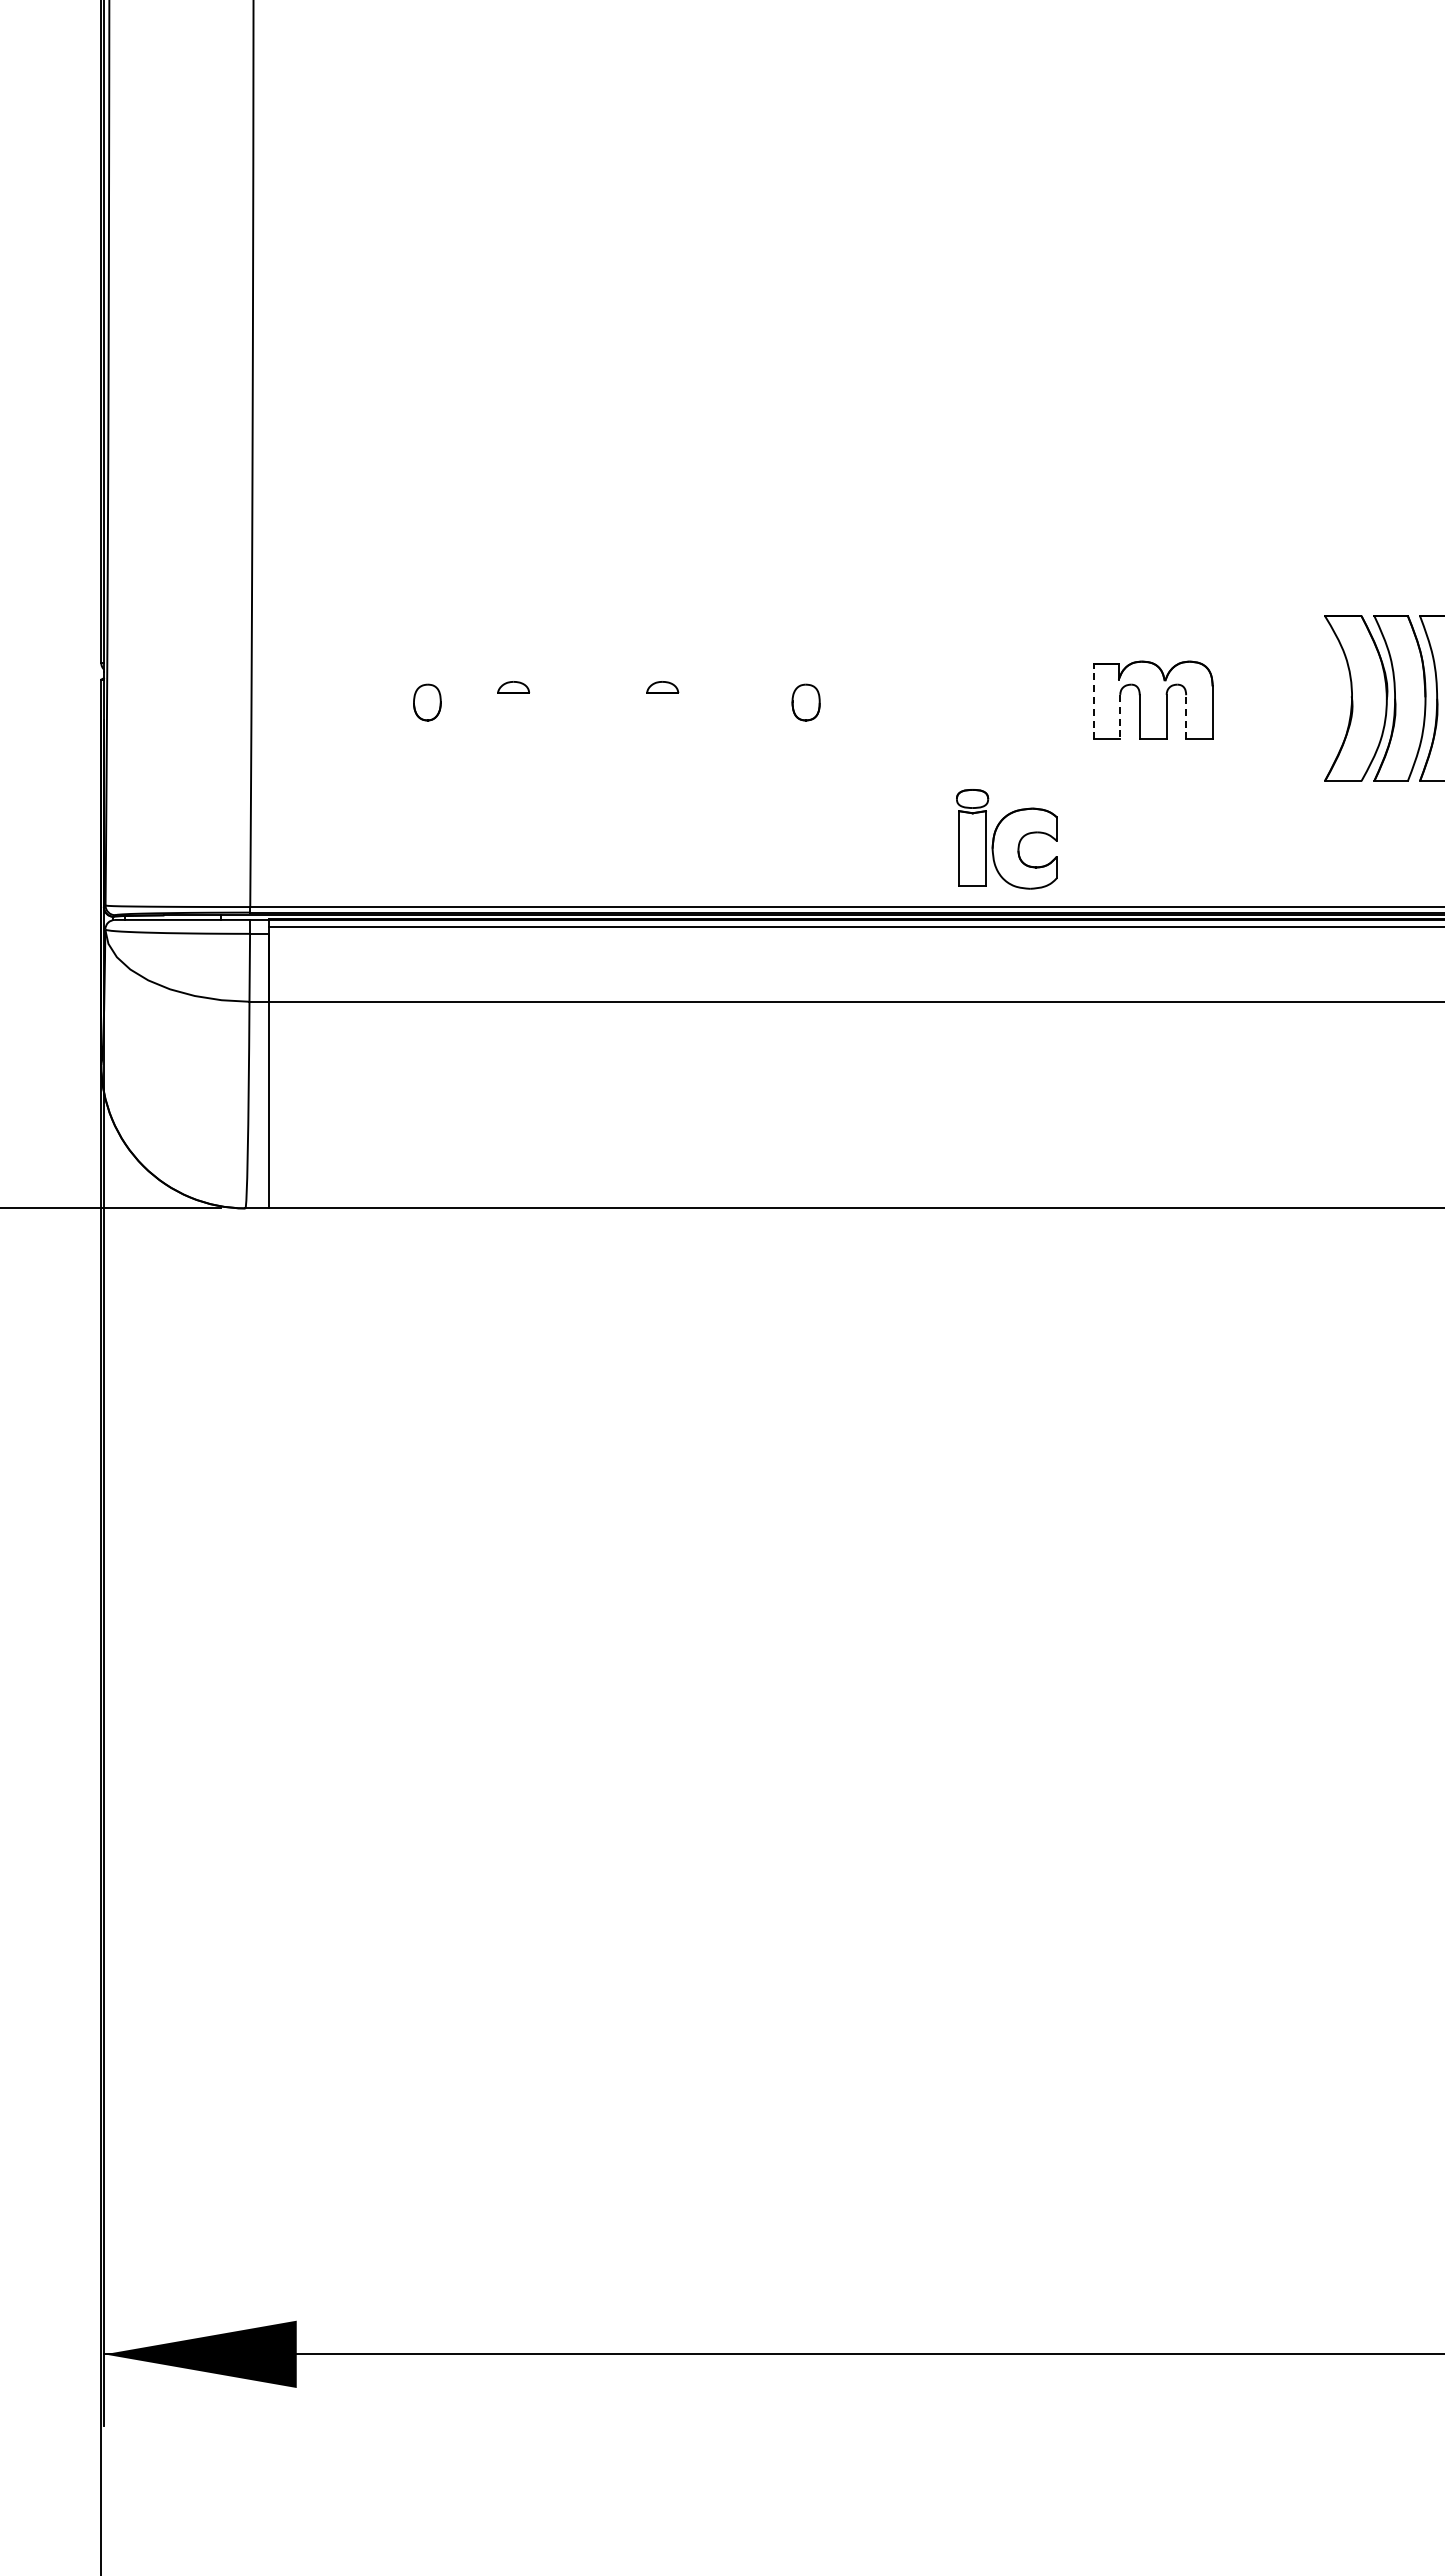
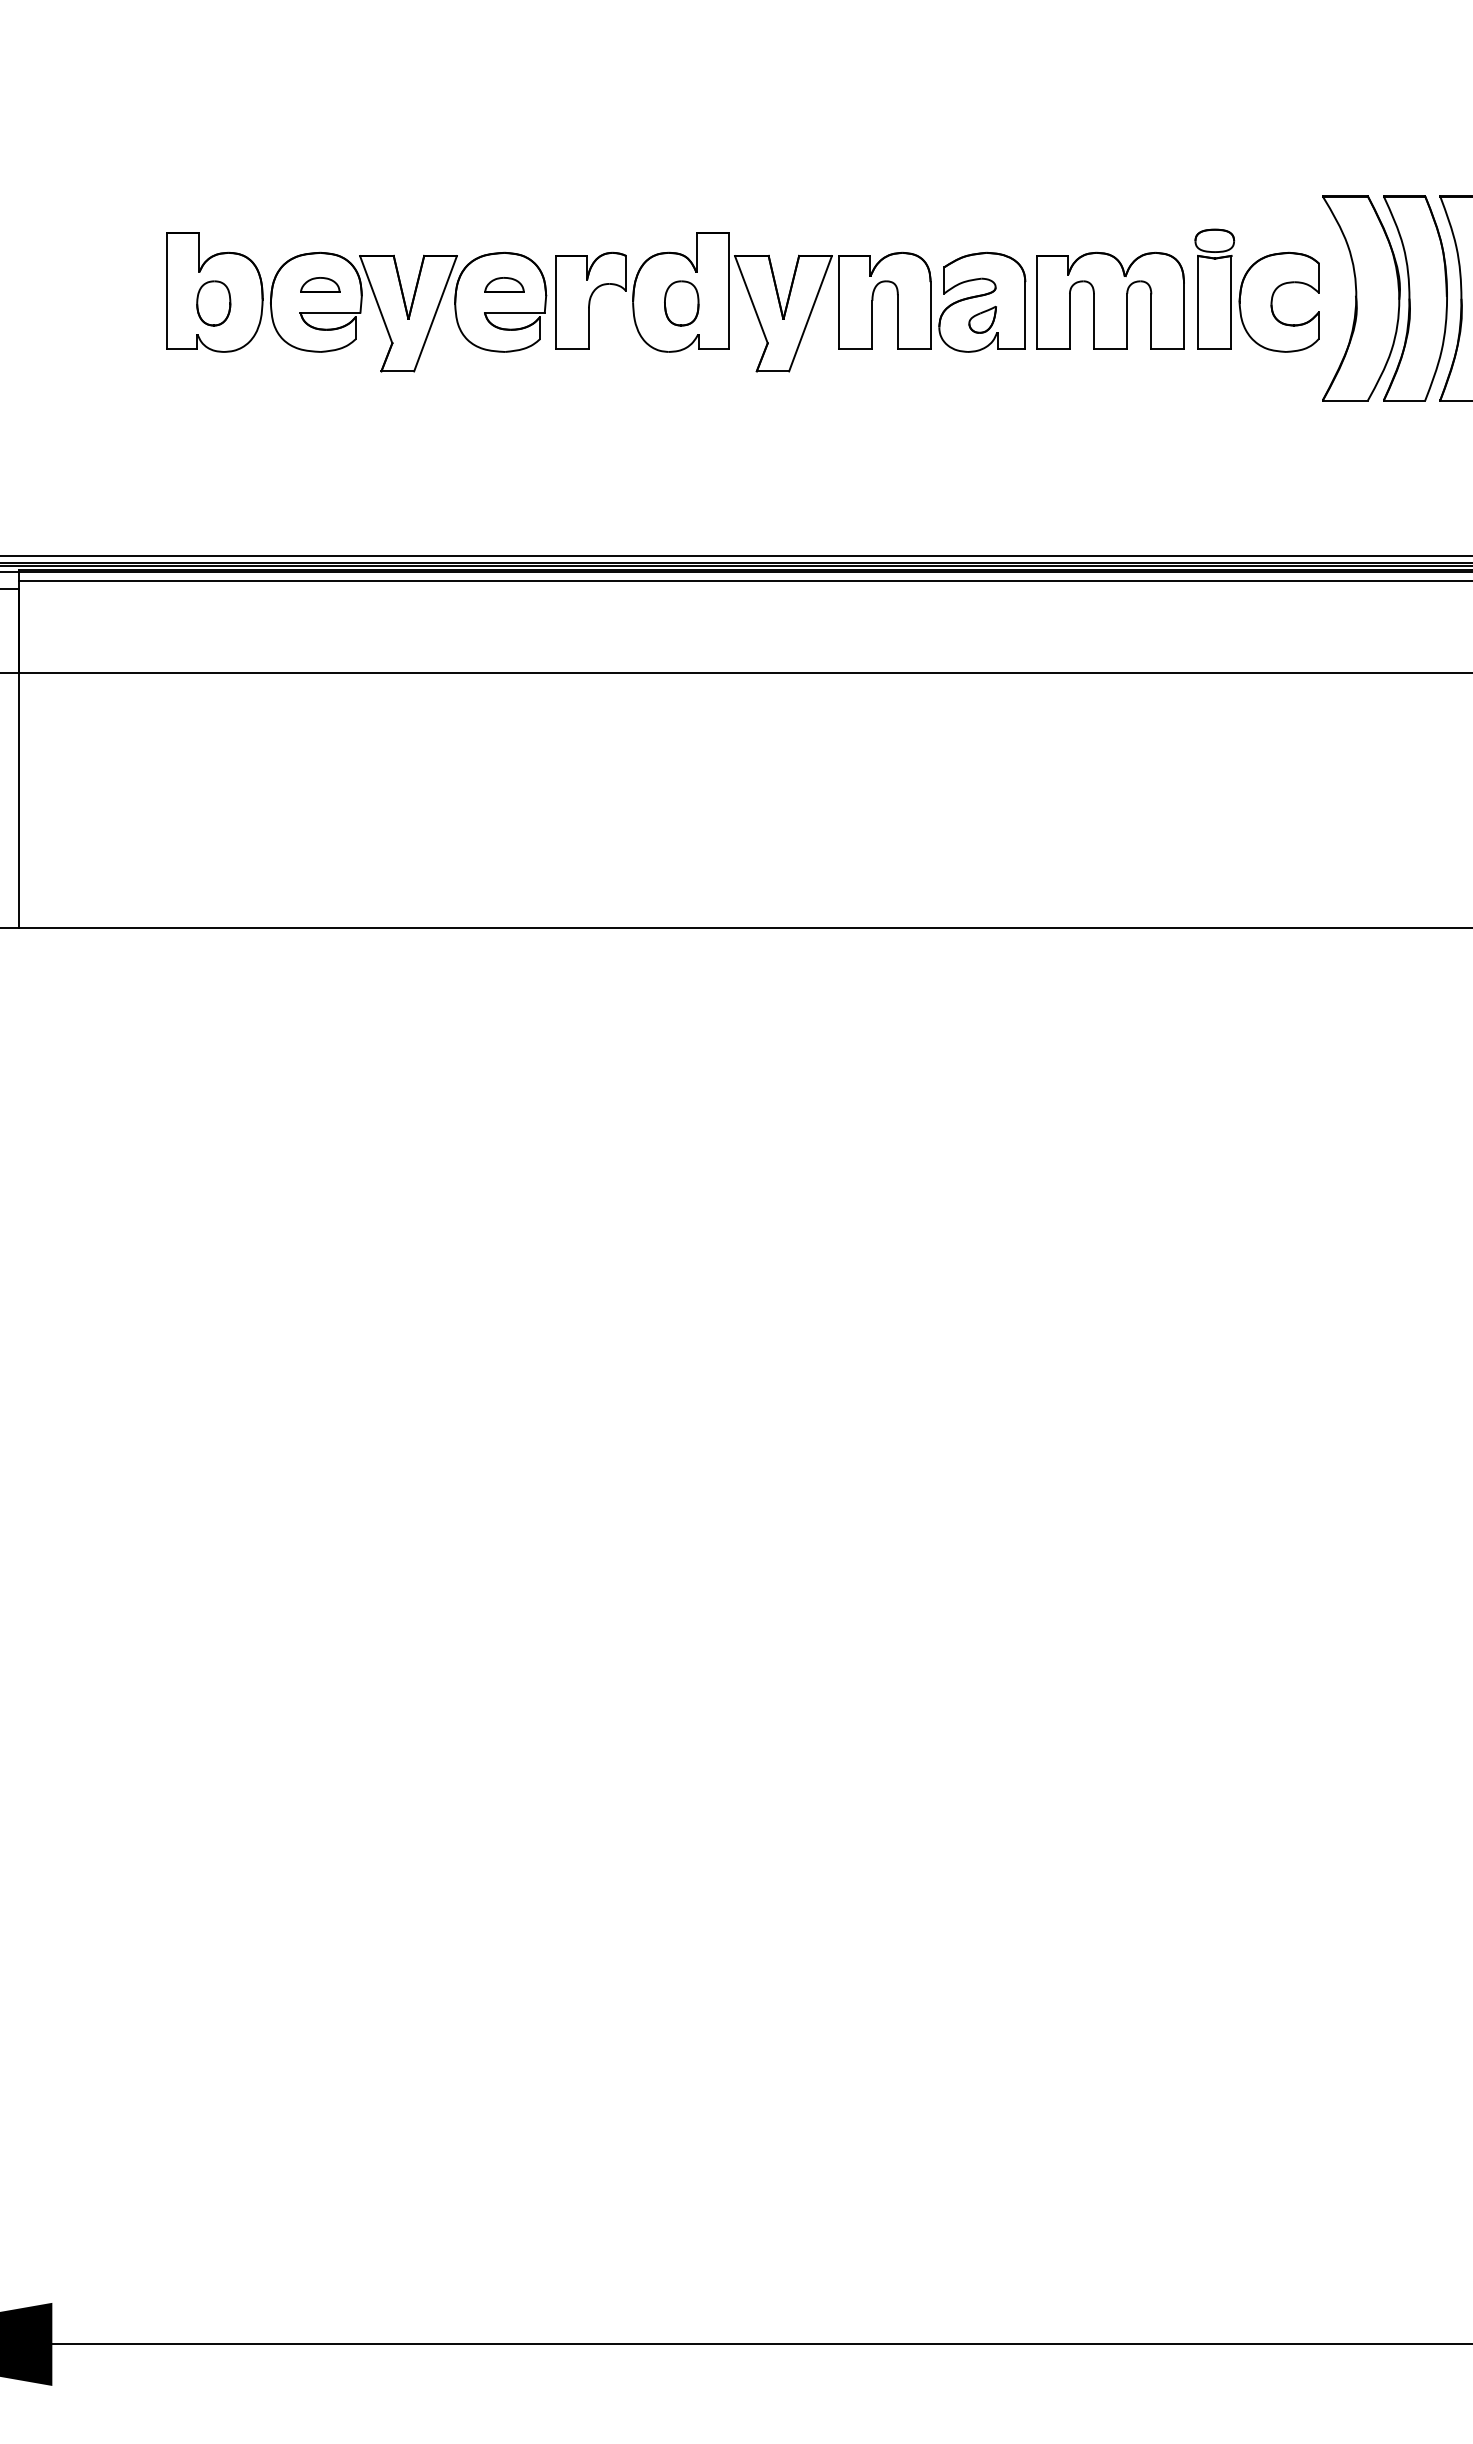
part: (737, 701) -> (596, 302), added
line: (1093, 701) -> (1036, 302), dashed -> solid
line: (1186, 716) -> (1151, 320), dashed -> solid
line: (1120, 717) -> (1070, 321), dashed -> solid
part: (1006, 839) -> (1256, 291), moved

